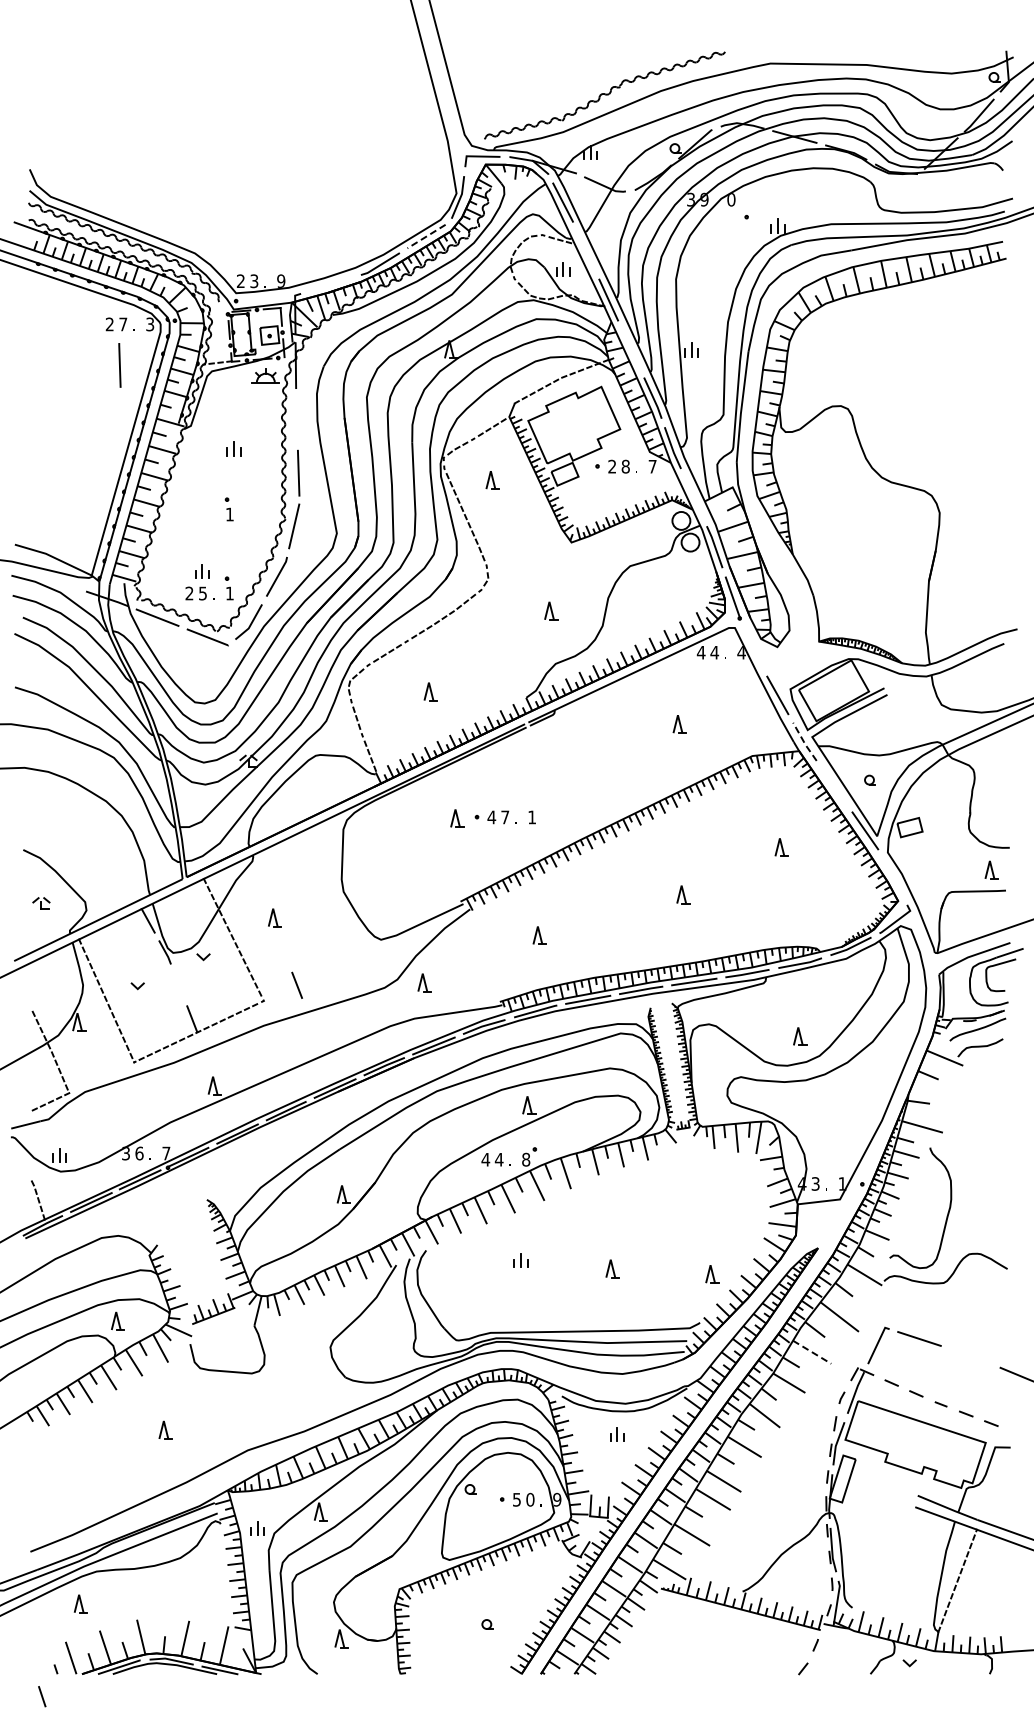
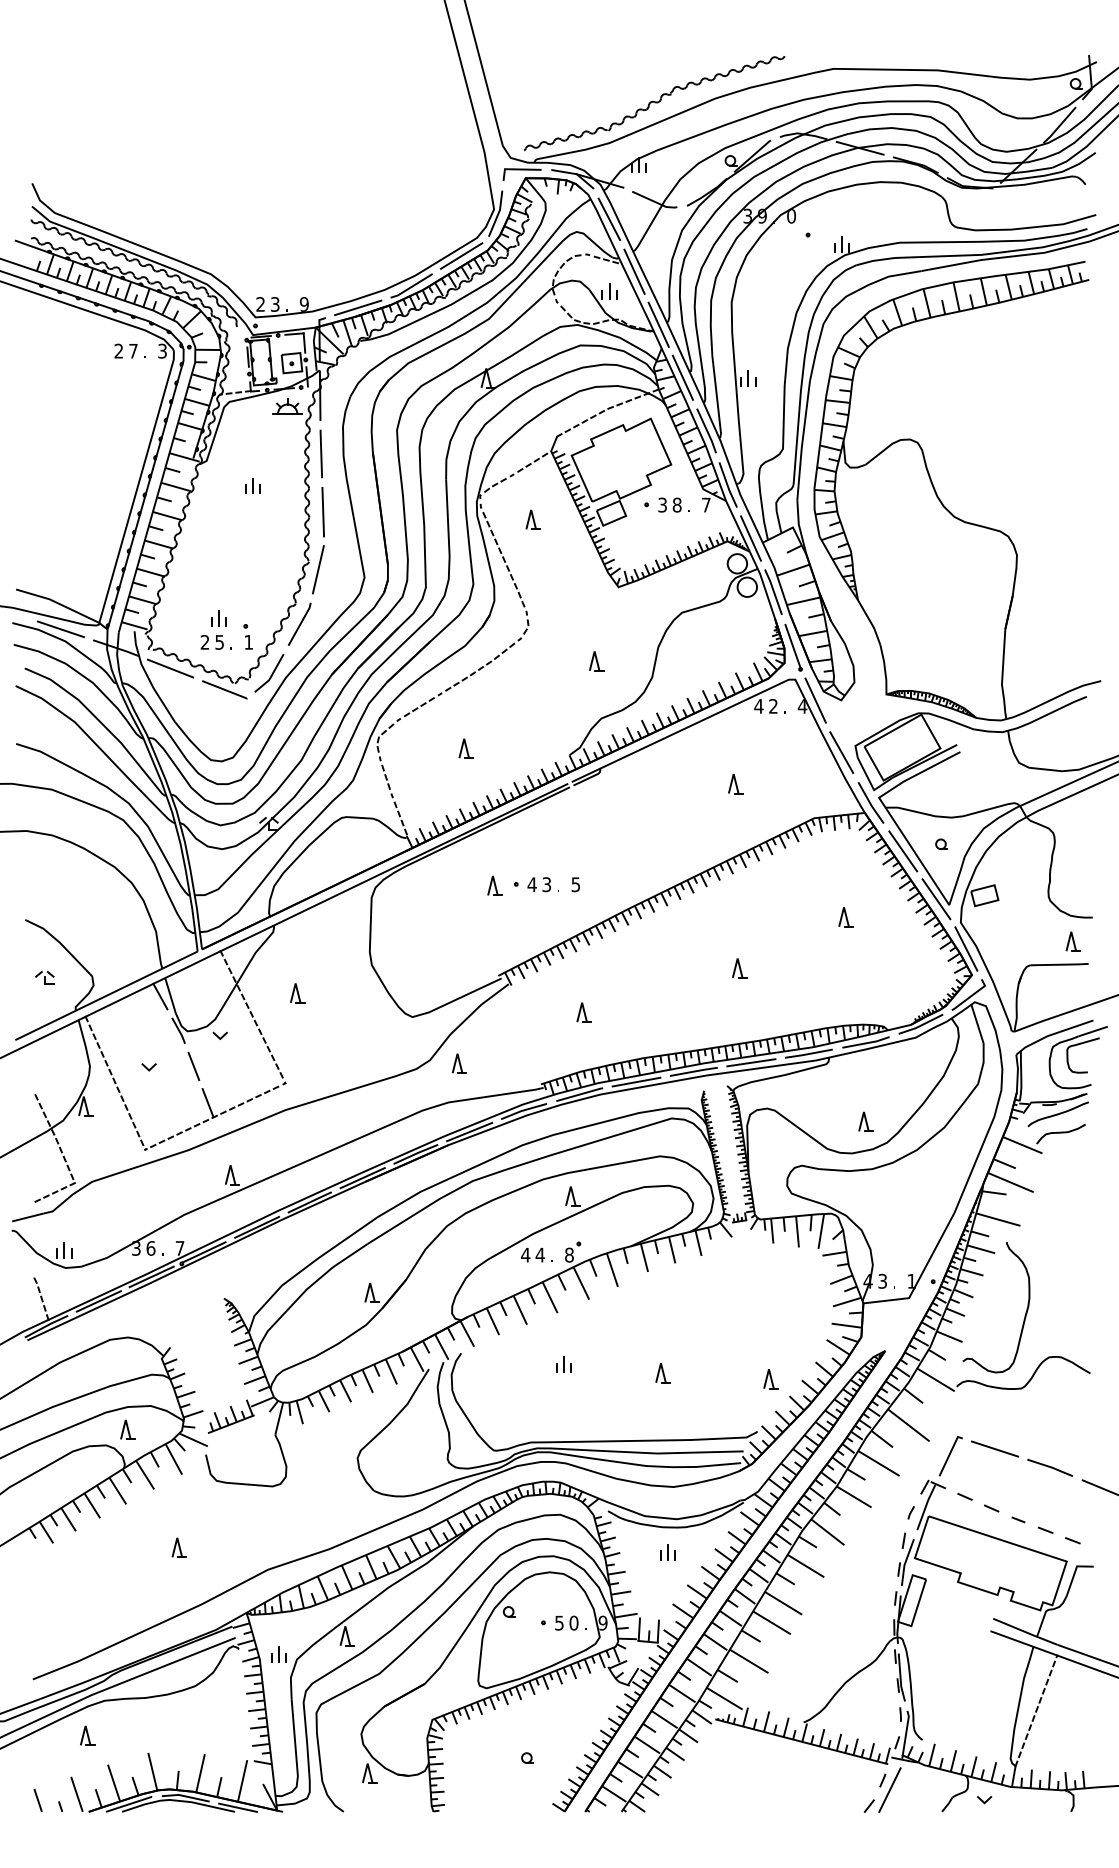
line: (426, 236) -> (461, 256), dashed -> solid
line: (586, 250) -> (634, 271), added
line: (330, 284) -> (357, 307), added
line: (630, 348) -> (682, 377), added
line: (119, 365) -> (320, 454), moved
text: (612, 466) -> (662, 504), 2 -> 3
line: (693, 497) -> (750, 538), added
part: (228, 509) -> (247, 551), removed
line: (56, 581) -> (61, 629), added
line: (753, 647) -> (815, 700), added
text: (714, 652) -> (773, 706), 4 -> 2
line: (804, 742) -> (870, 803), dashed -> solid
line: (834, 786) -> (903, 851), added
text: (505, 817) -> (547, 884), 7 -> 3
text: (531, 817) -> (575, 884), 1 -> 5
line: (892, 876) -> (965, 948), added
line: (296, 984) -> (193, 1065), moved
line: (933, 1092) -> (1010, 1182), added
line: (812, 1352) -> (879, 1463), dashed -> solid
line: (970, 1356) -> (1050, 1468), added
line: (822, 1653) -> (890, 1789), added
line: (42, 1696) -> (38, 1800), moved

